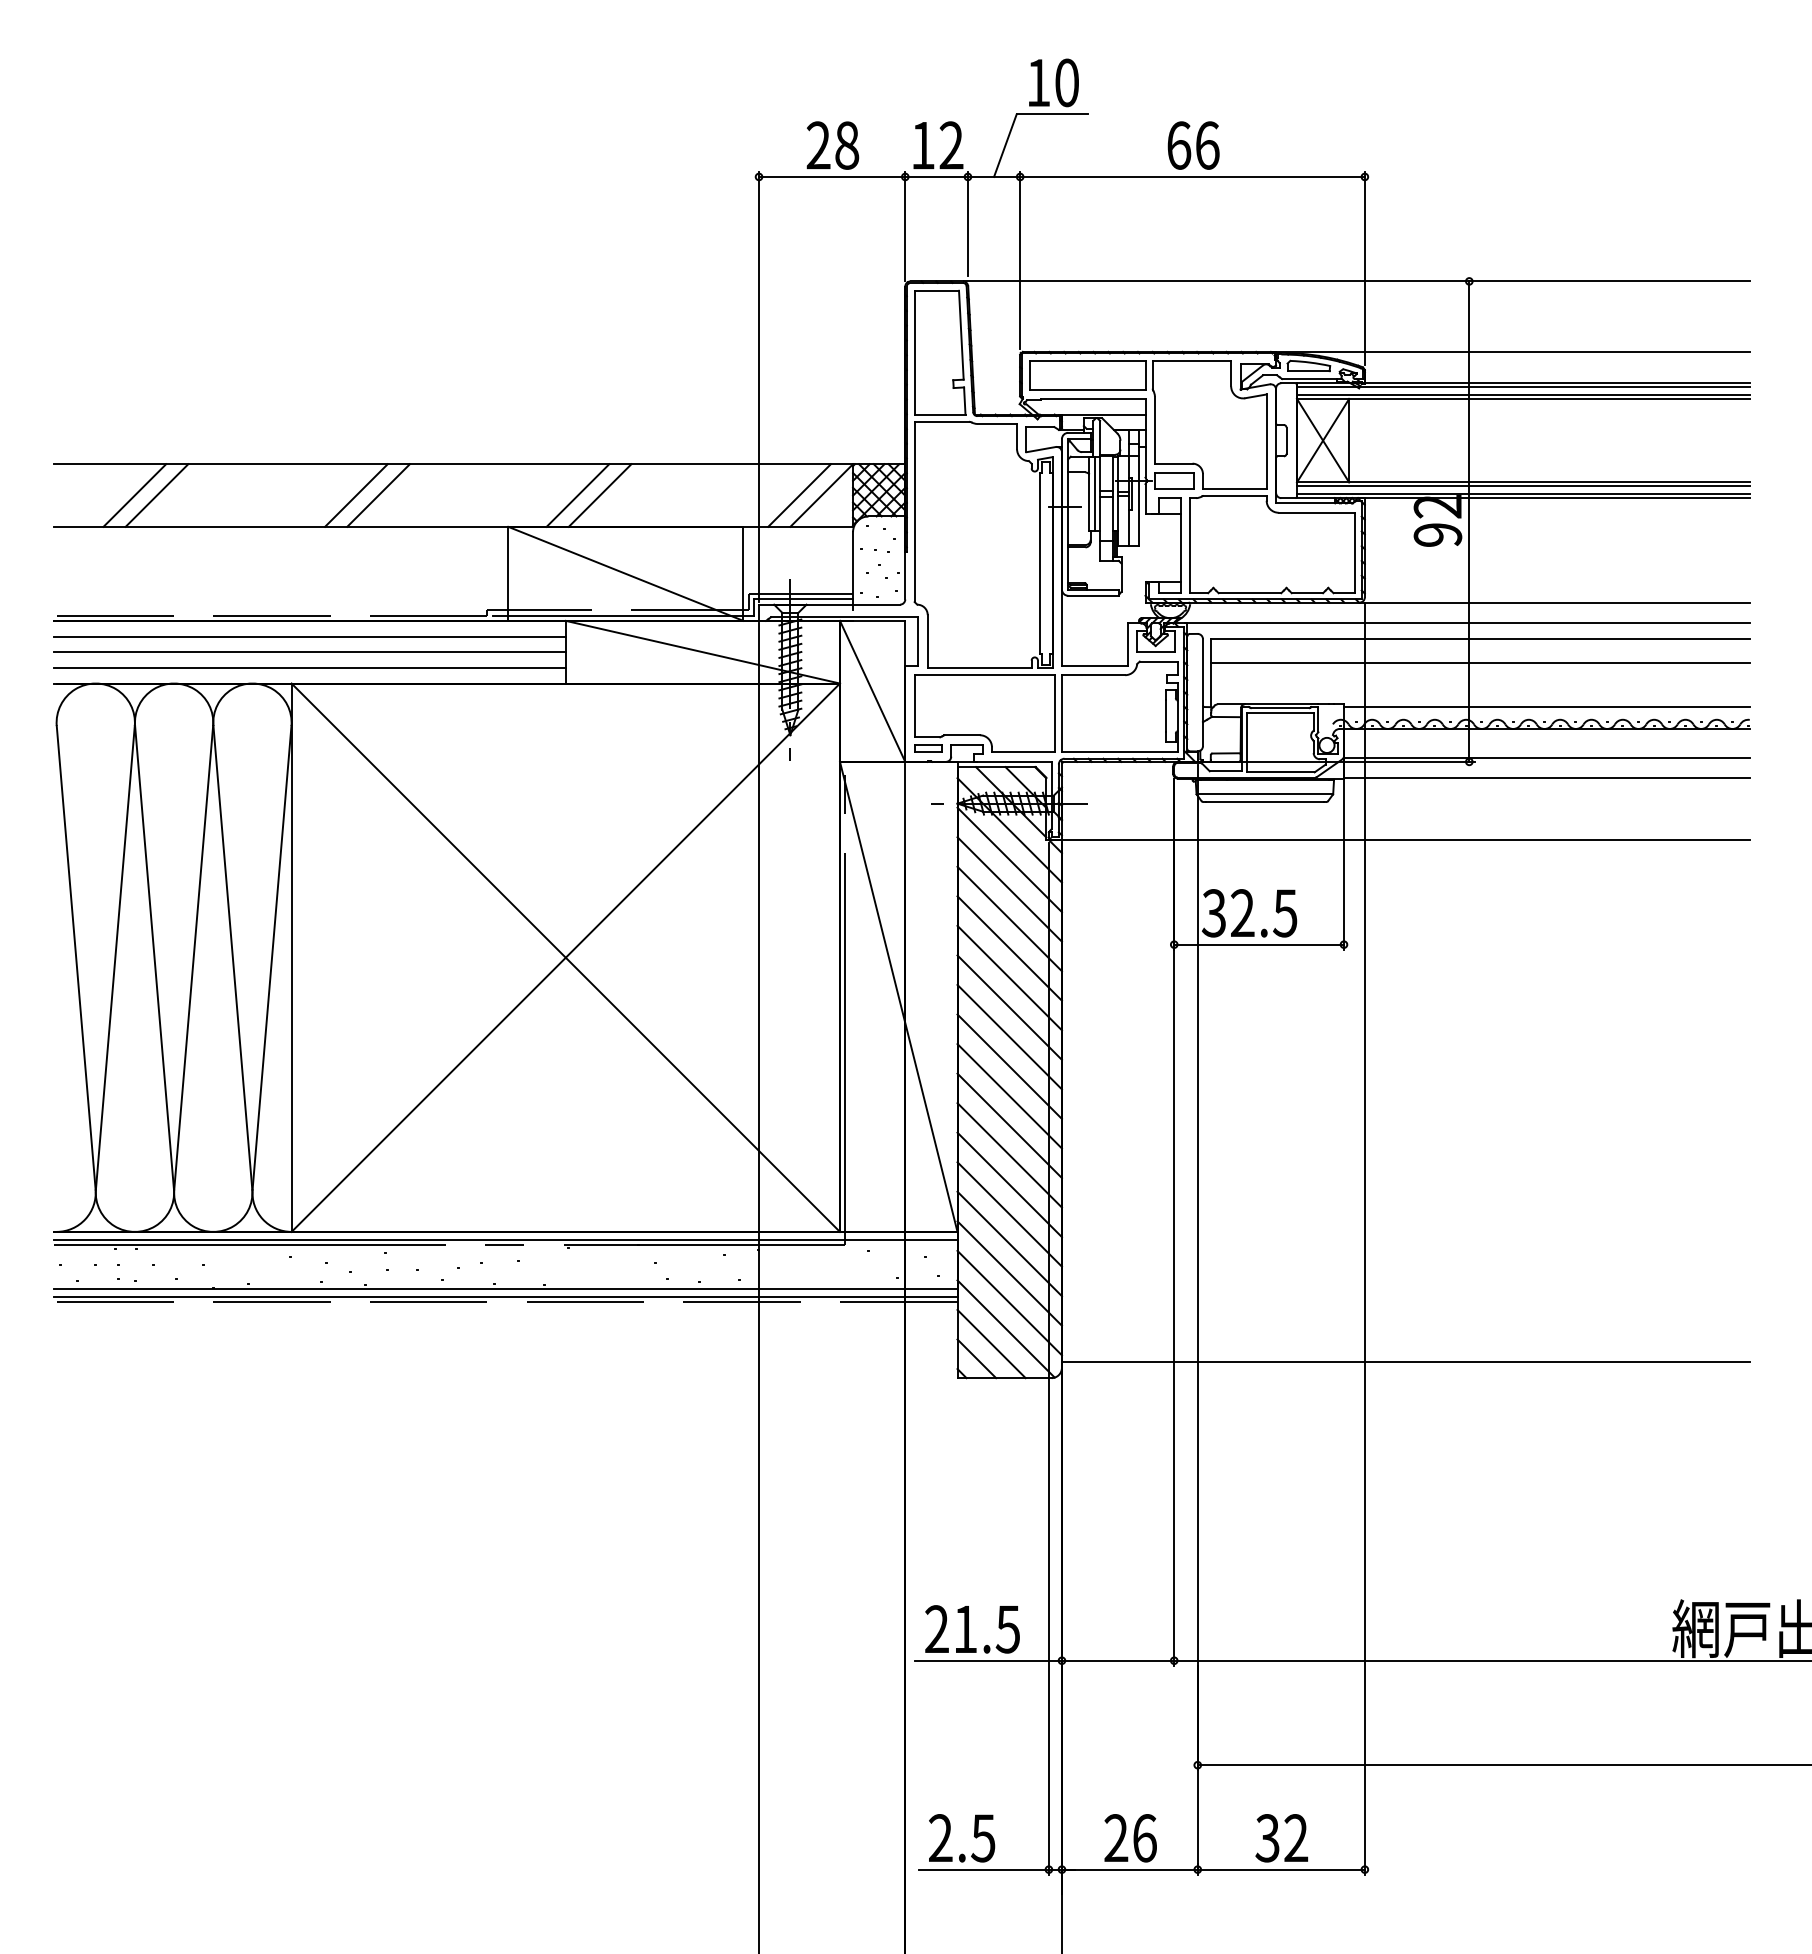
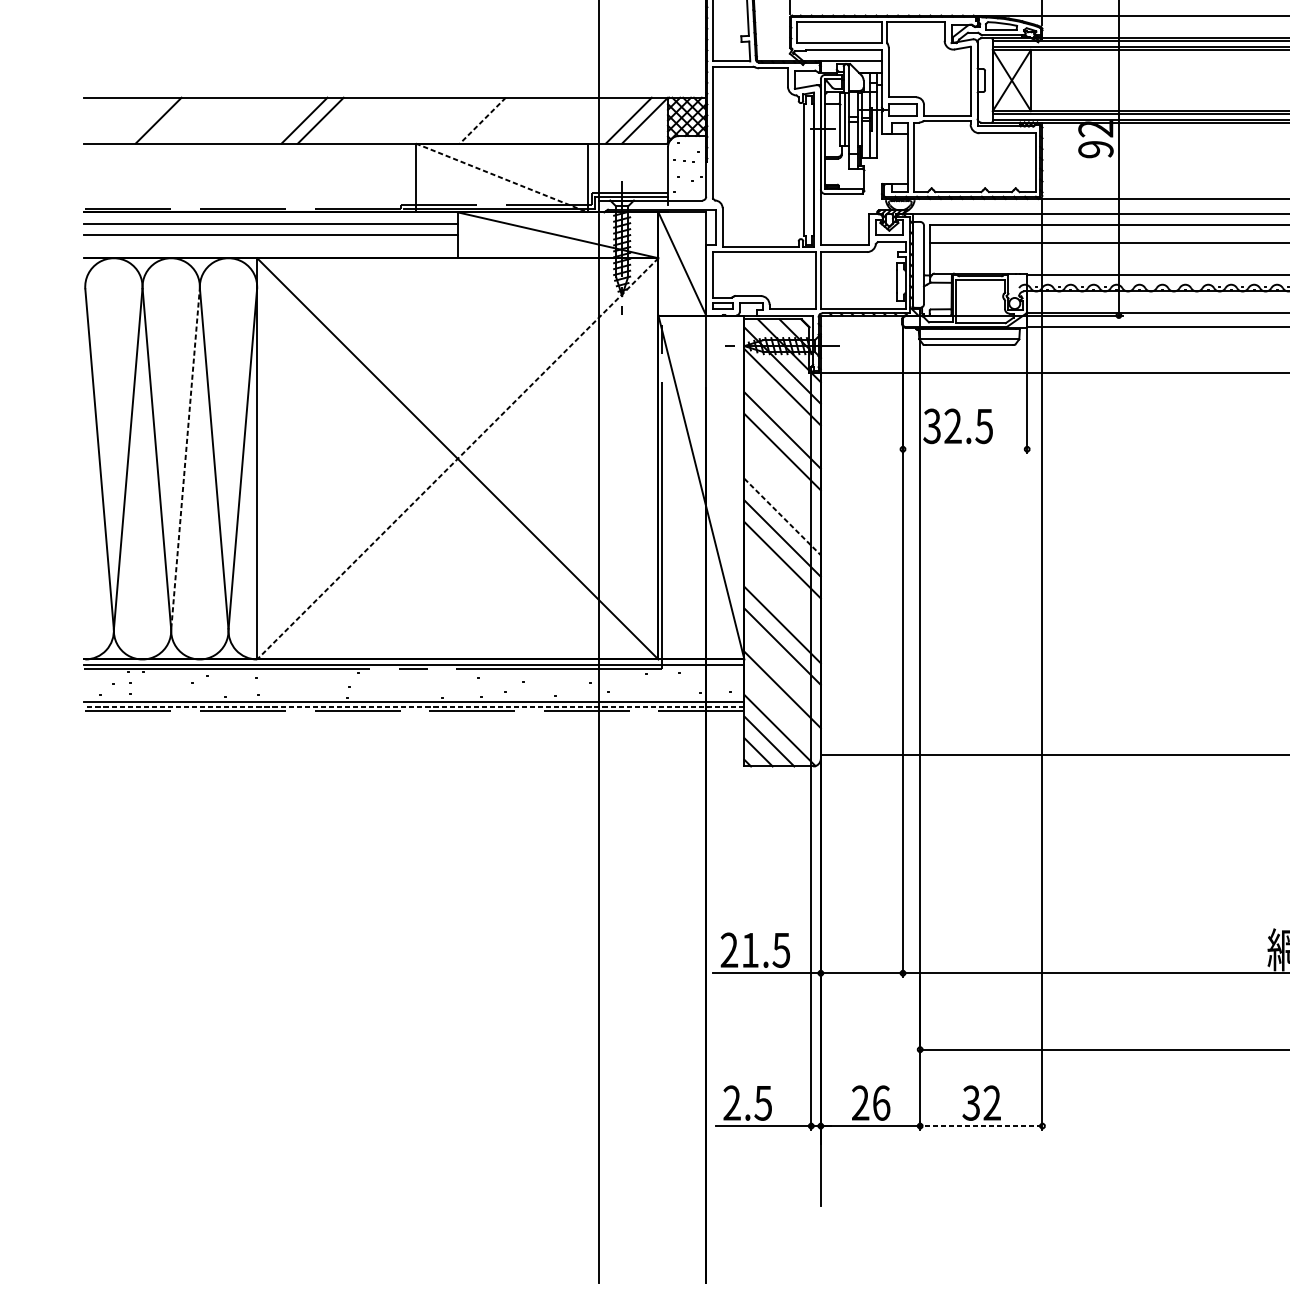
line: (134, 495) -> (142, 120), removed
line: (577, 495) -> (466, 120), removed
line: (599, 495) -> (482, 120), solid -> dashed
line: (625, 573) -> (501, 177), solid -> dashed
line: (309, 667) -> (270, 246), removed
line: (1009, 889) -> (782, 408), removed
line: (1258, 944) -> (964, 449), removed
line: (193, 957) -> (185, 458), solid -> dashed
line: (565, 957) -> (457, 458), solid -> dashed
line: (1009, 977) -> (782, 473), removed
line: (1009, 1007) -> (782, 495), removed
line: (1009, 1037) -> (782, 517), solid -> dashed
line: (1009, 1125) -> (782, 581), removed
line: (1009, 1155) -> (782, 603), removed
line: (1009, 1243) -> (782, 667), removed
line: (505, 1297) -> (413, 707), solid -> dashed
line: (1009, 1302) -> (782, 711), removed
line: (1281, 1869) -> (981, 1125), solid -> dashed

